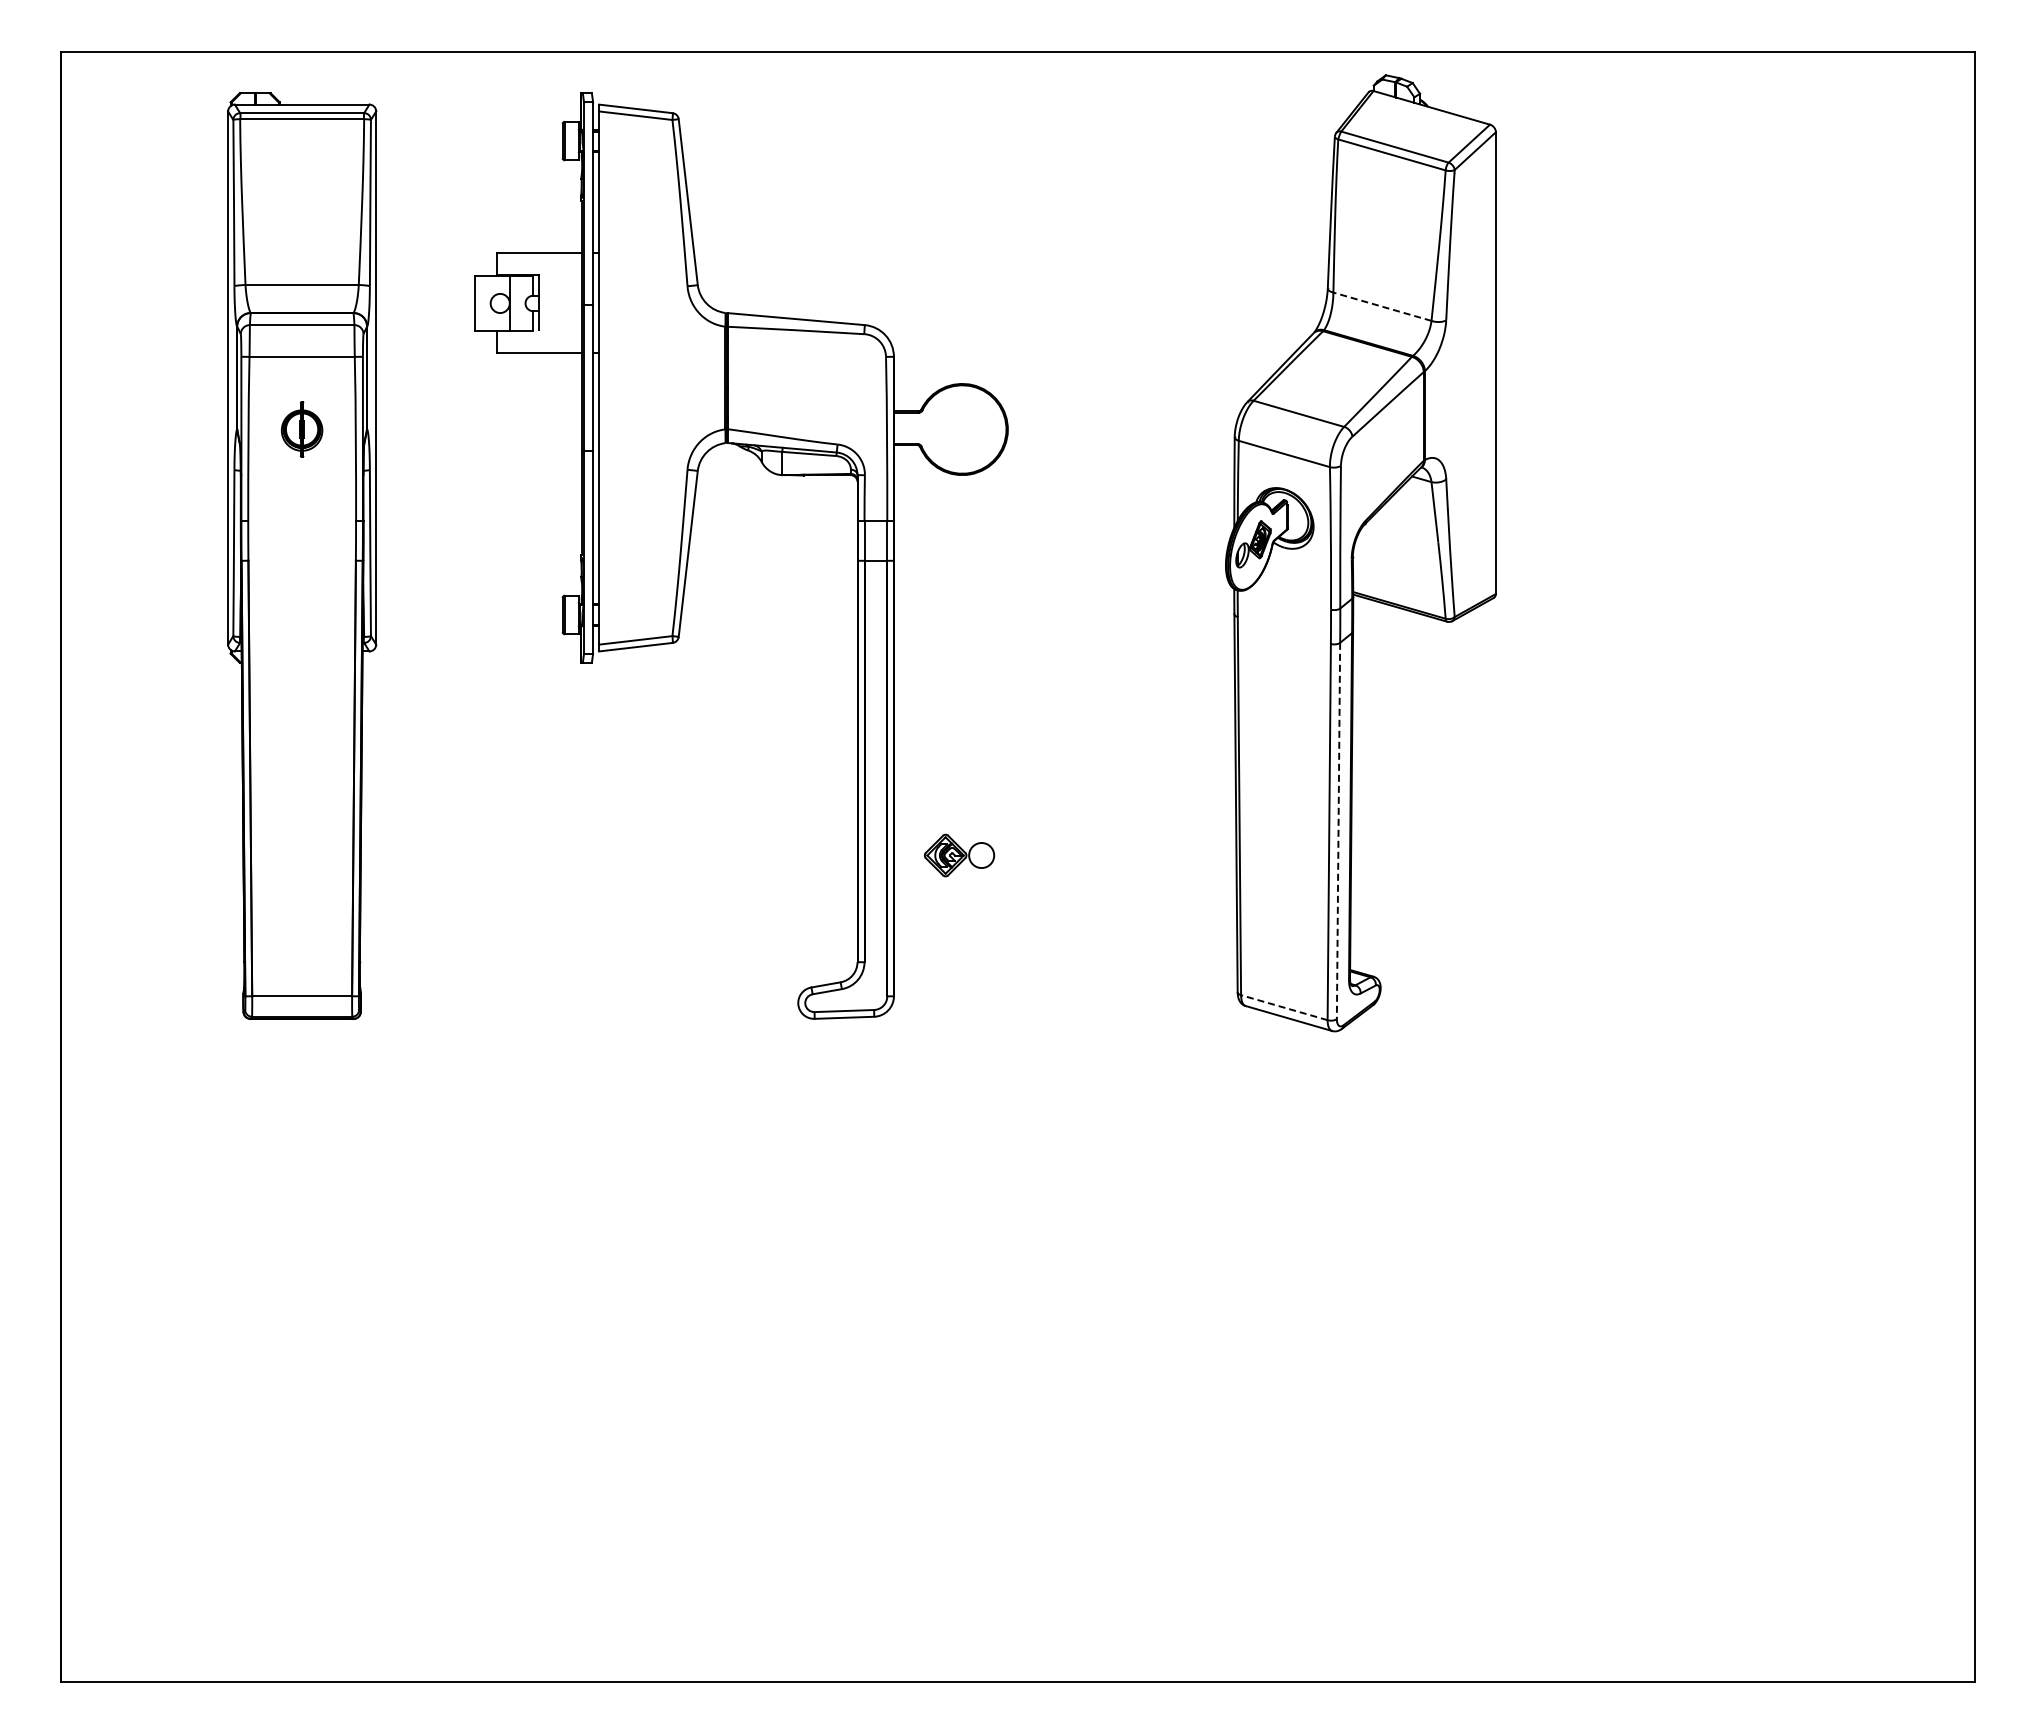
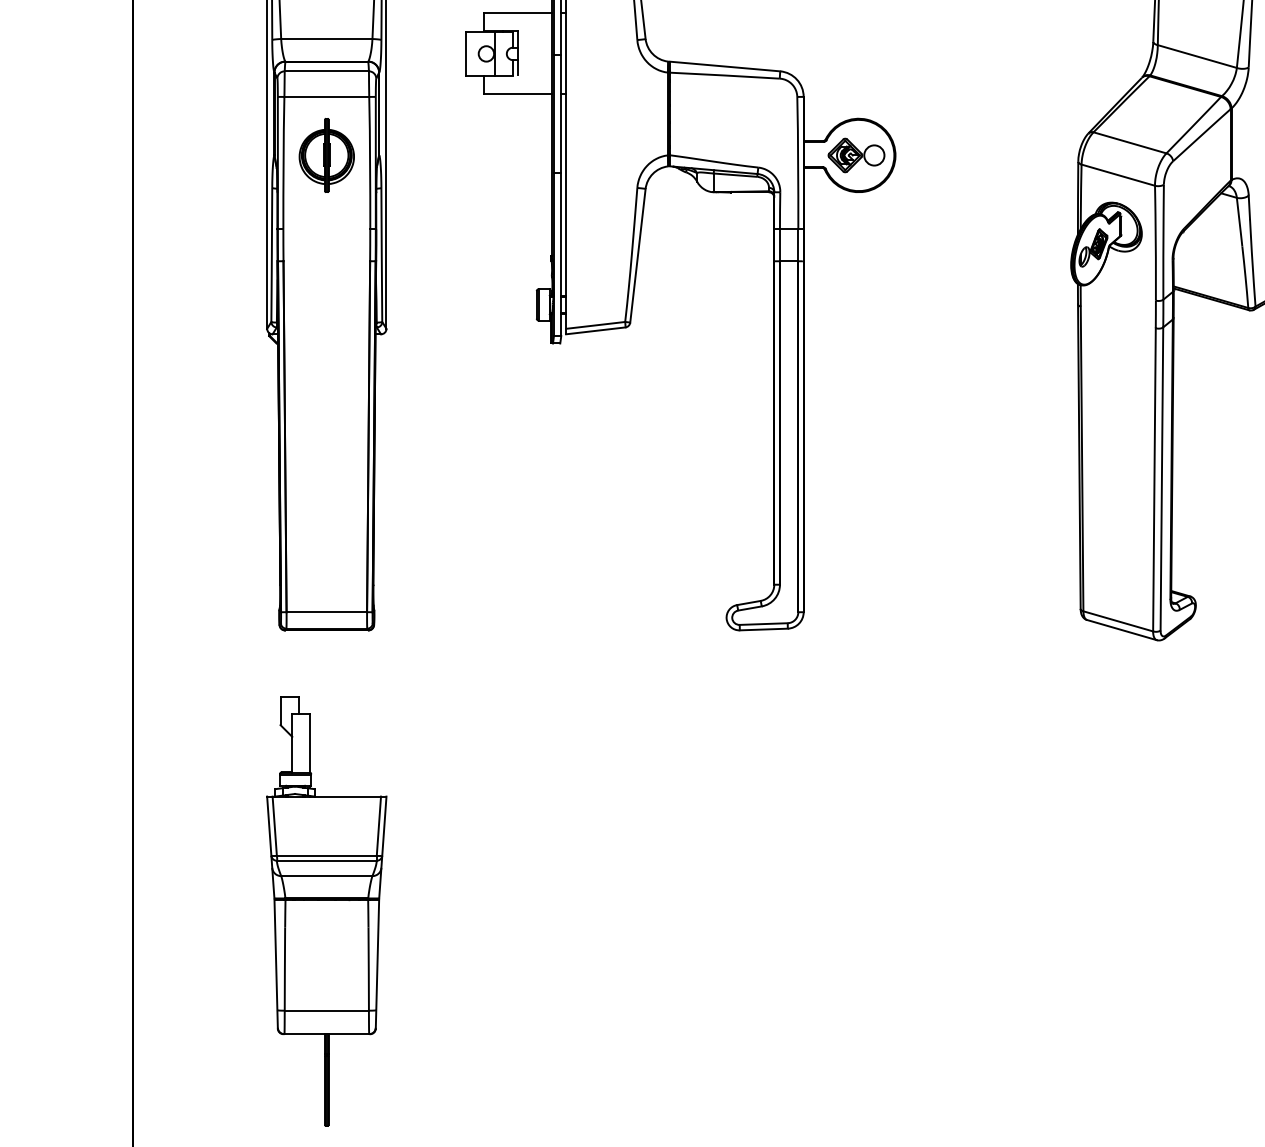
line: (1381, 306) -> (1196, 56), dashed -> solid
part: (301, 429) -> (326, 155), size x1.67
line: (1338, 831) -> (1161, 479), dashed -> solid
part: (959, 855) -> (856, 155), moved
line: (1283, 1007) -> (1117, 621), dashed -> solid
part: (302, 1367) -> (327, 911), added

